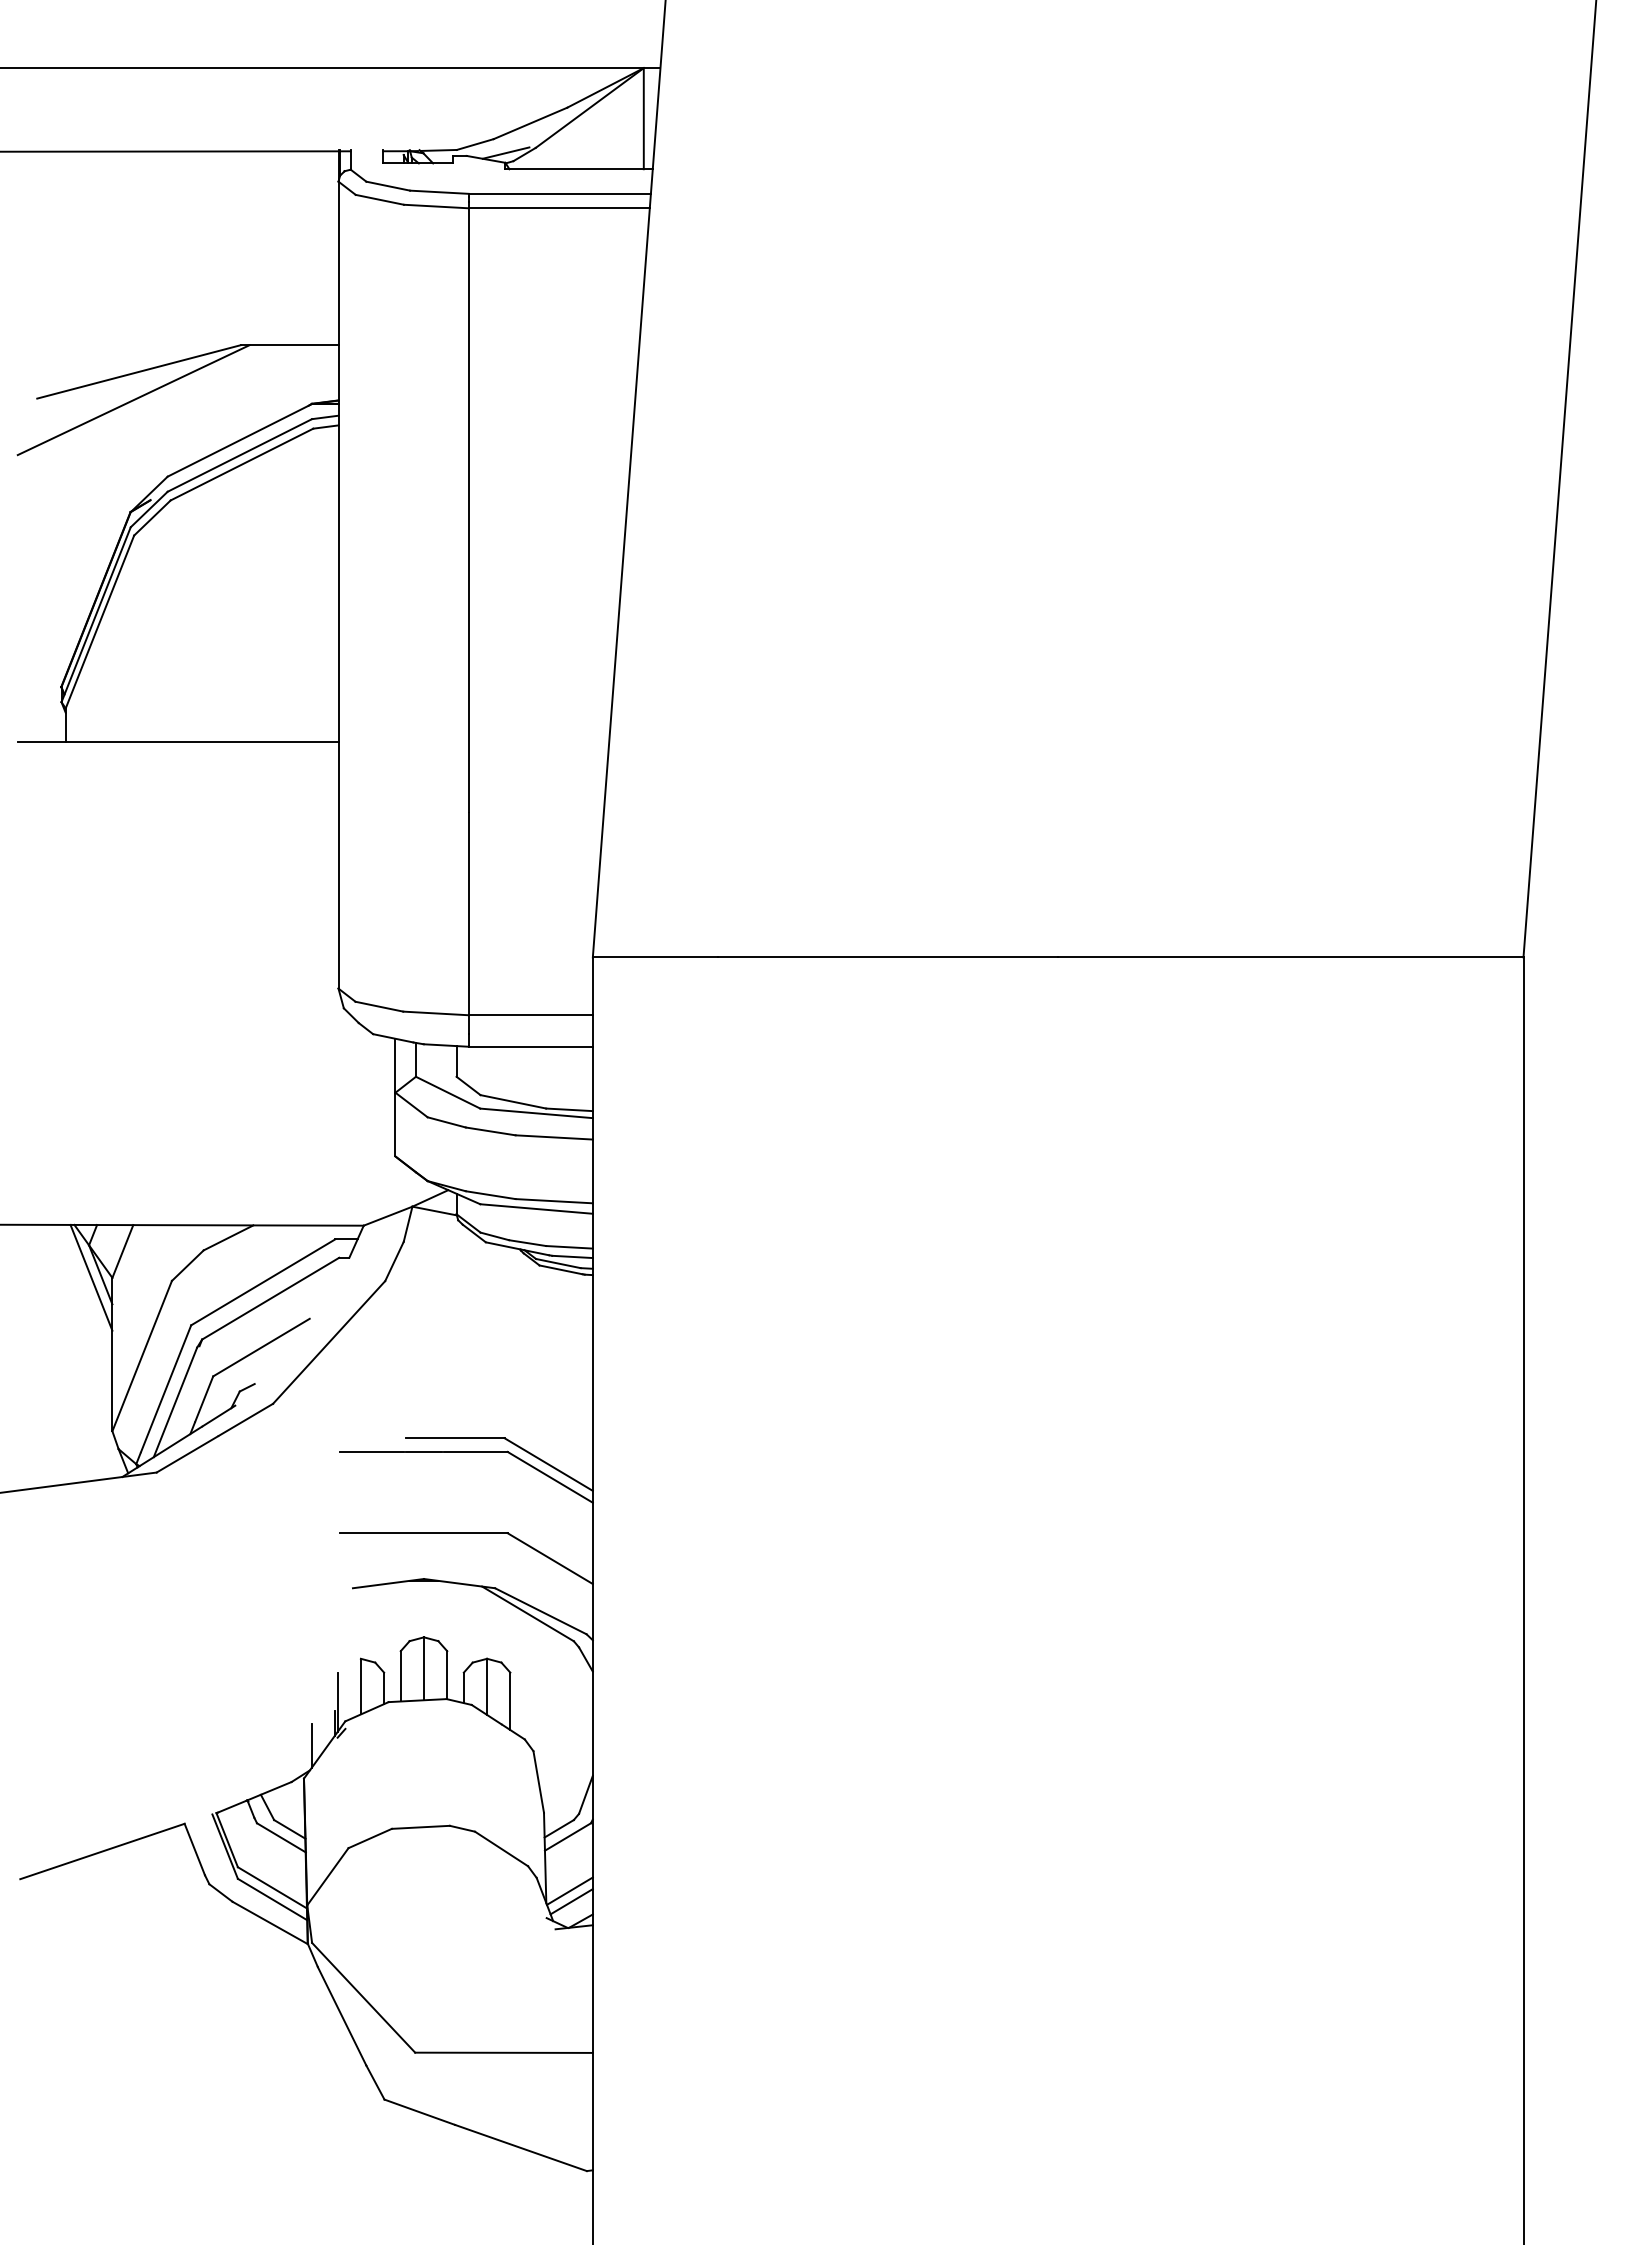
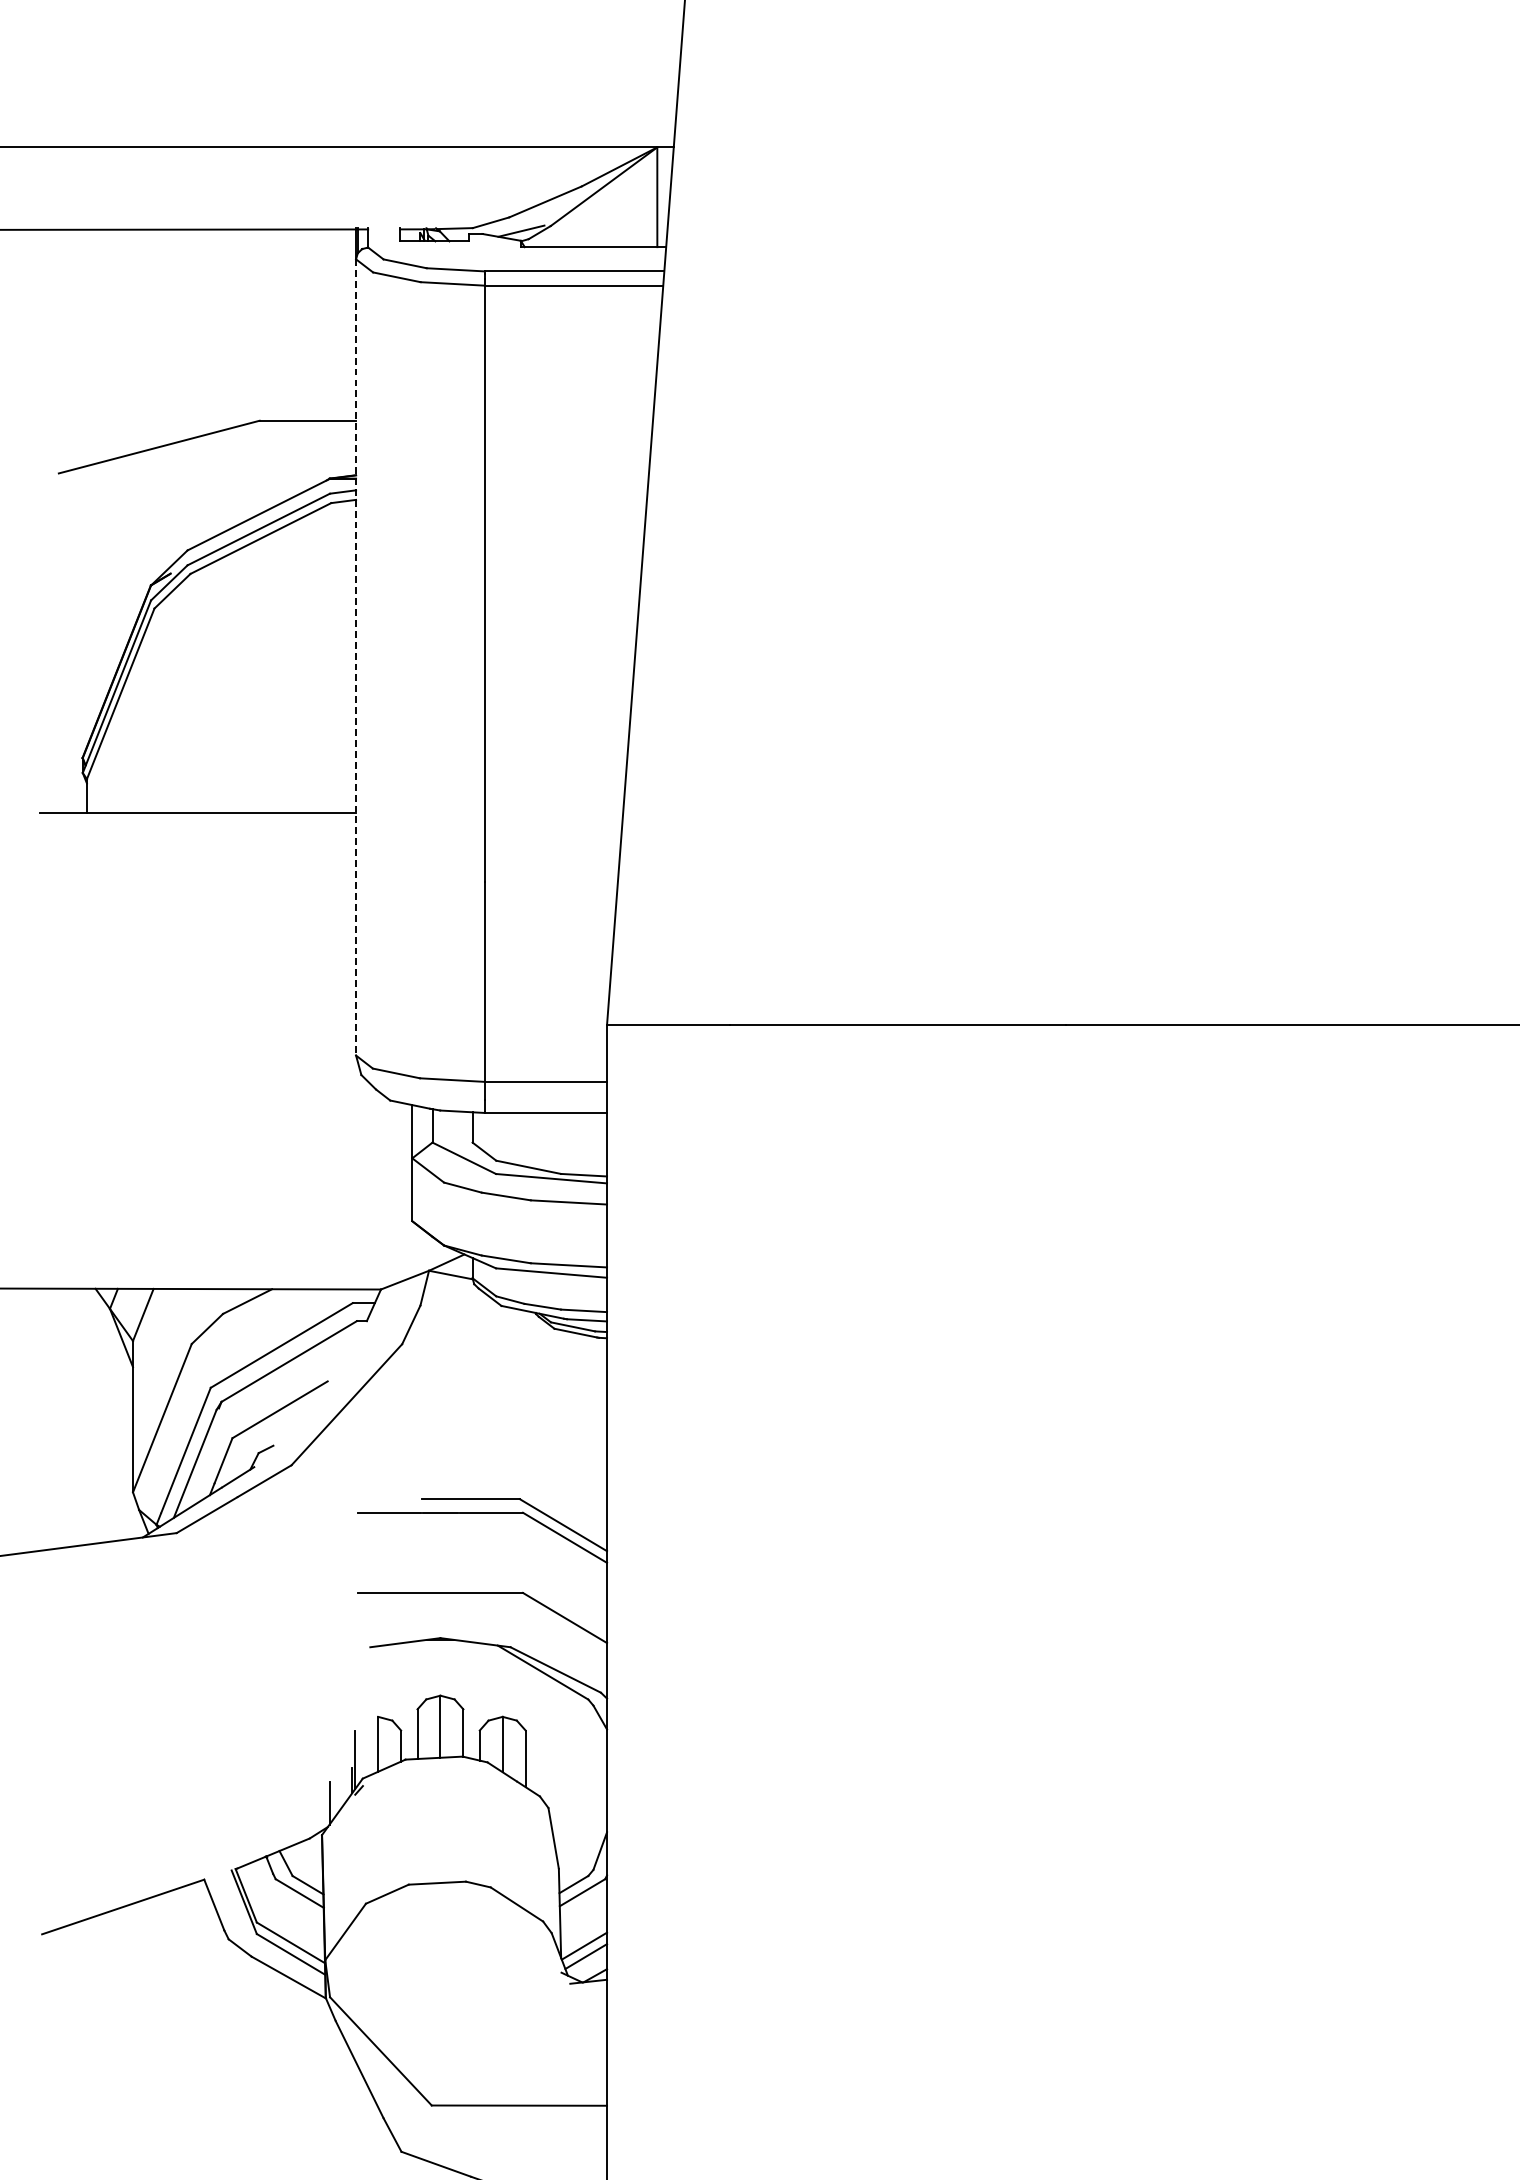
line: (133, 400) -> (153, 475), removed
line: (338, 585) -> (356, 657), solid -> dashed
line: (91, 1277) -> (112, 1340), removed

